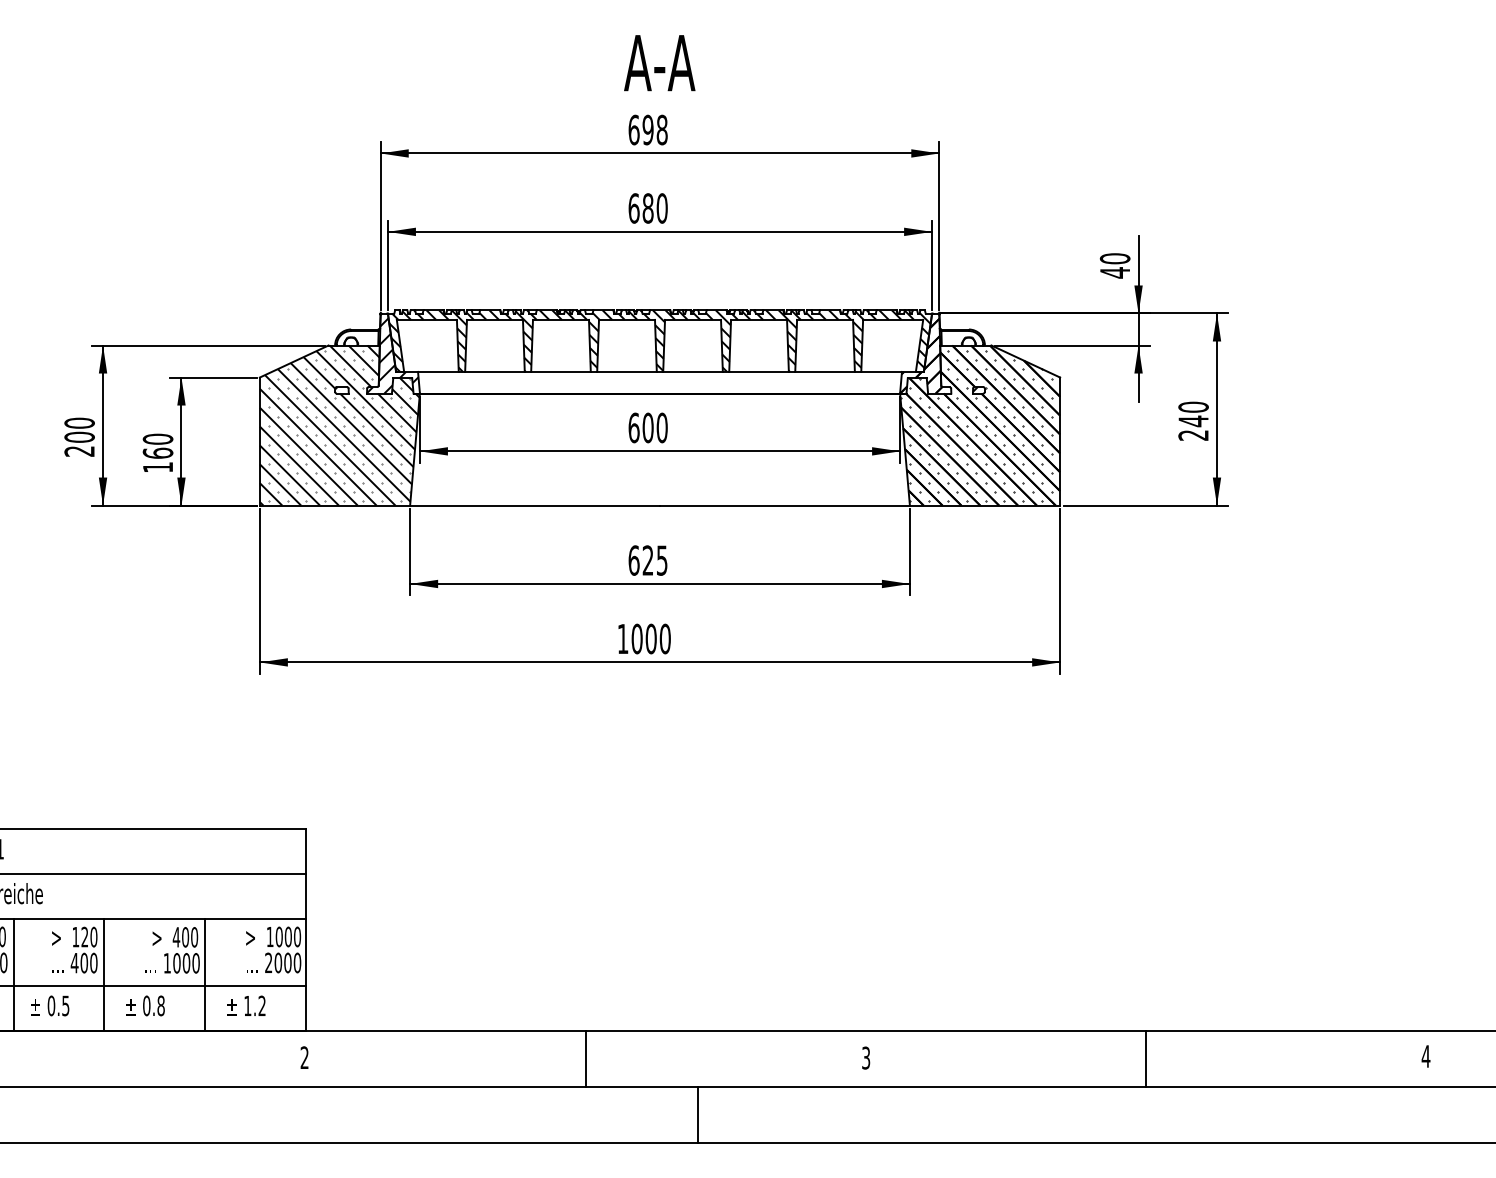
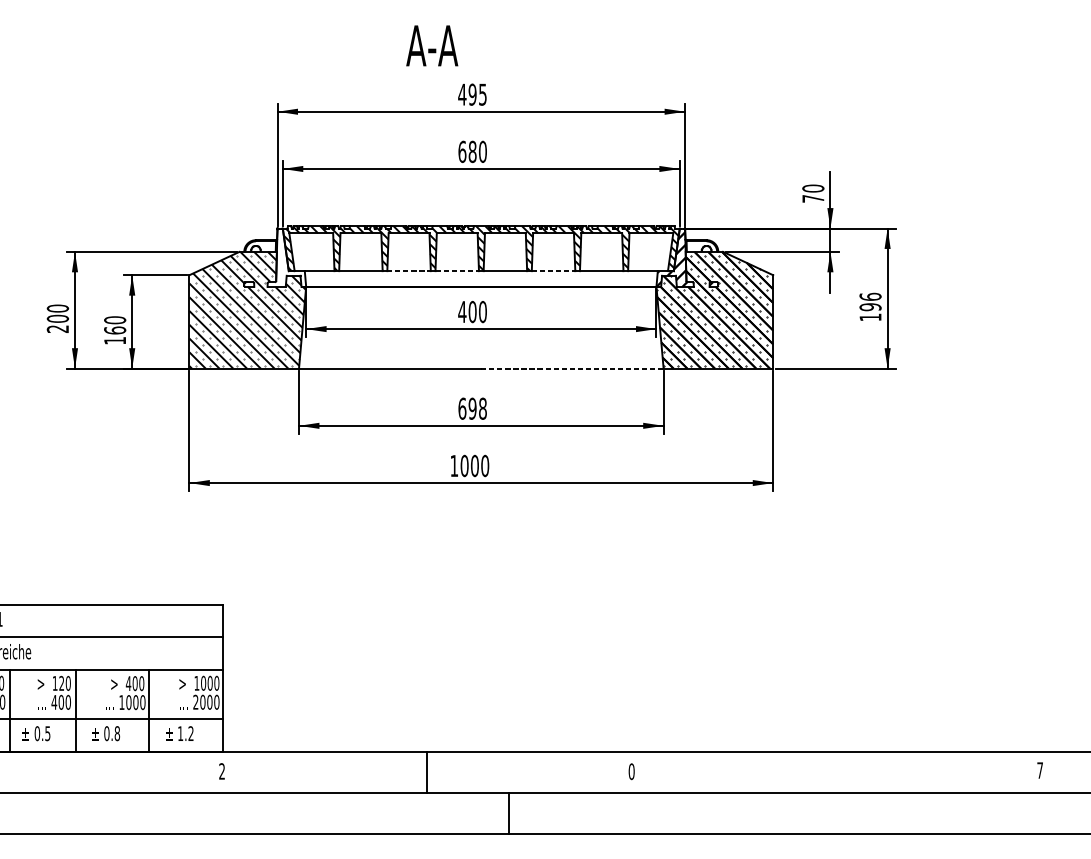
text: (659, 63) -> (432, 46), moved
text: (647, 129) -> (472, 94), 698 -> 495
text: (1114, 272) -> (812, 198), 40 -> 70
hatch: (392, 355) -> (286, 259), removed
line: (560, 371) -> (408, 270), solid -> dashed
line: (627, 371) -> (457, 270), solid -> dashed
line: (759, 371) -> (553, 270), solid -> dashed
text: (1193, 420) -> (870, 306), 240 -> 196
text: (633, 427) -> (461, 311), 600 -> 400
line: (784, 505) -> (572, 368), solid -> dashed
text: (654, 560) -> (477, 408), 625 -> 698
text: (1425, 1056) -> (1039, 770), 4 -> 7
text: (866, 1057) -> (631, 771), 3 -> 0
line: (1145, 1058) -> (835, 772), removed

